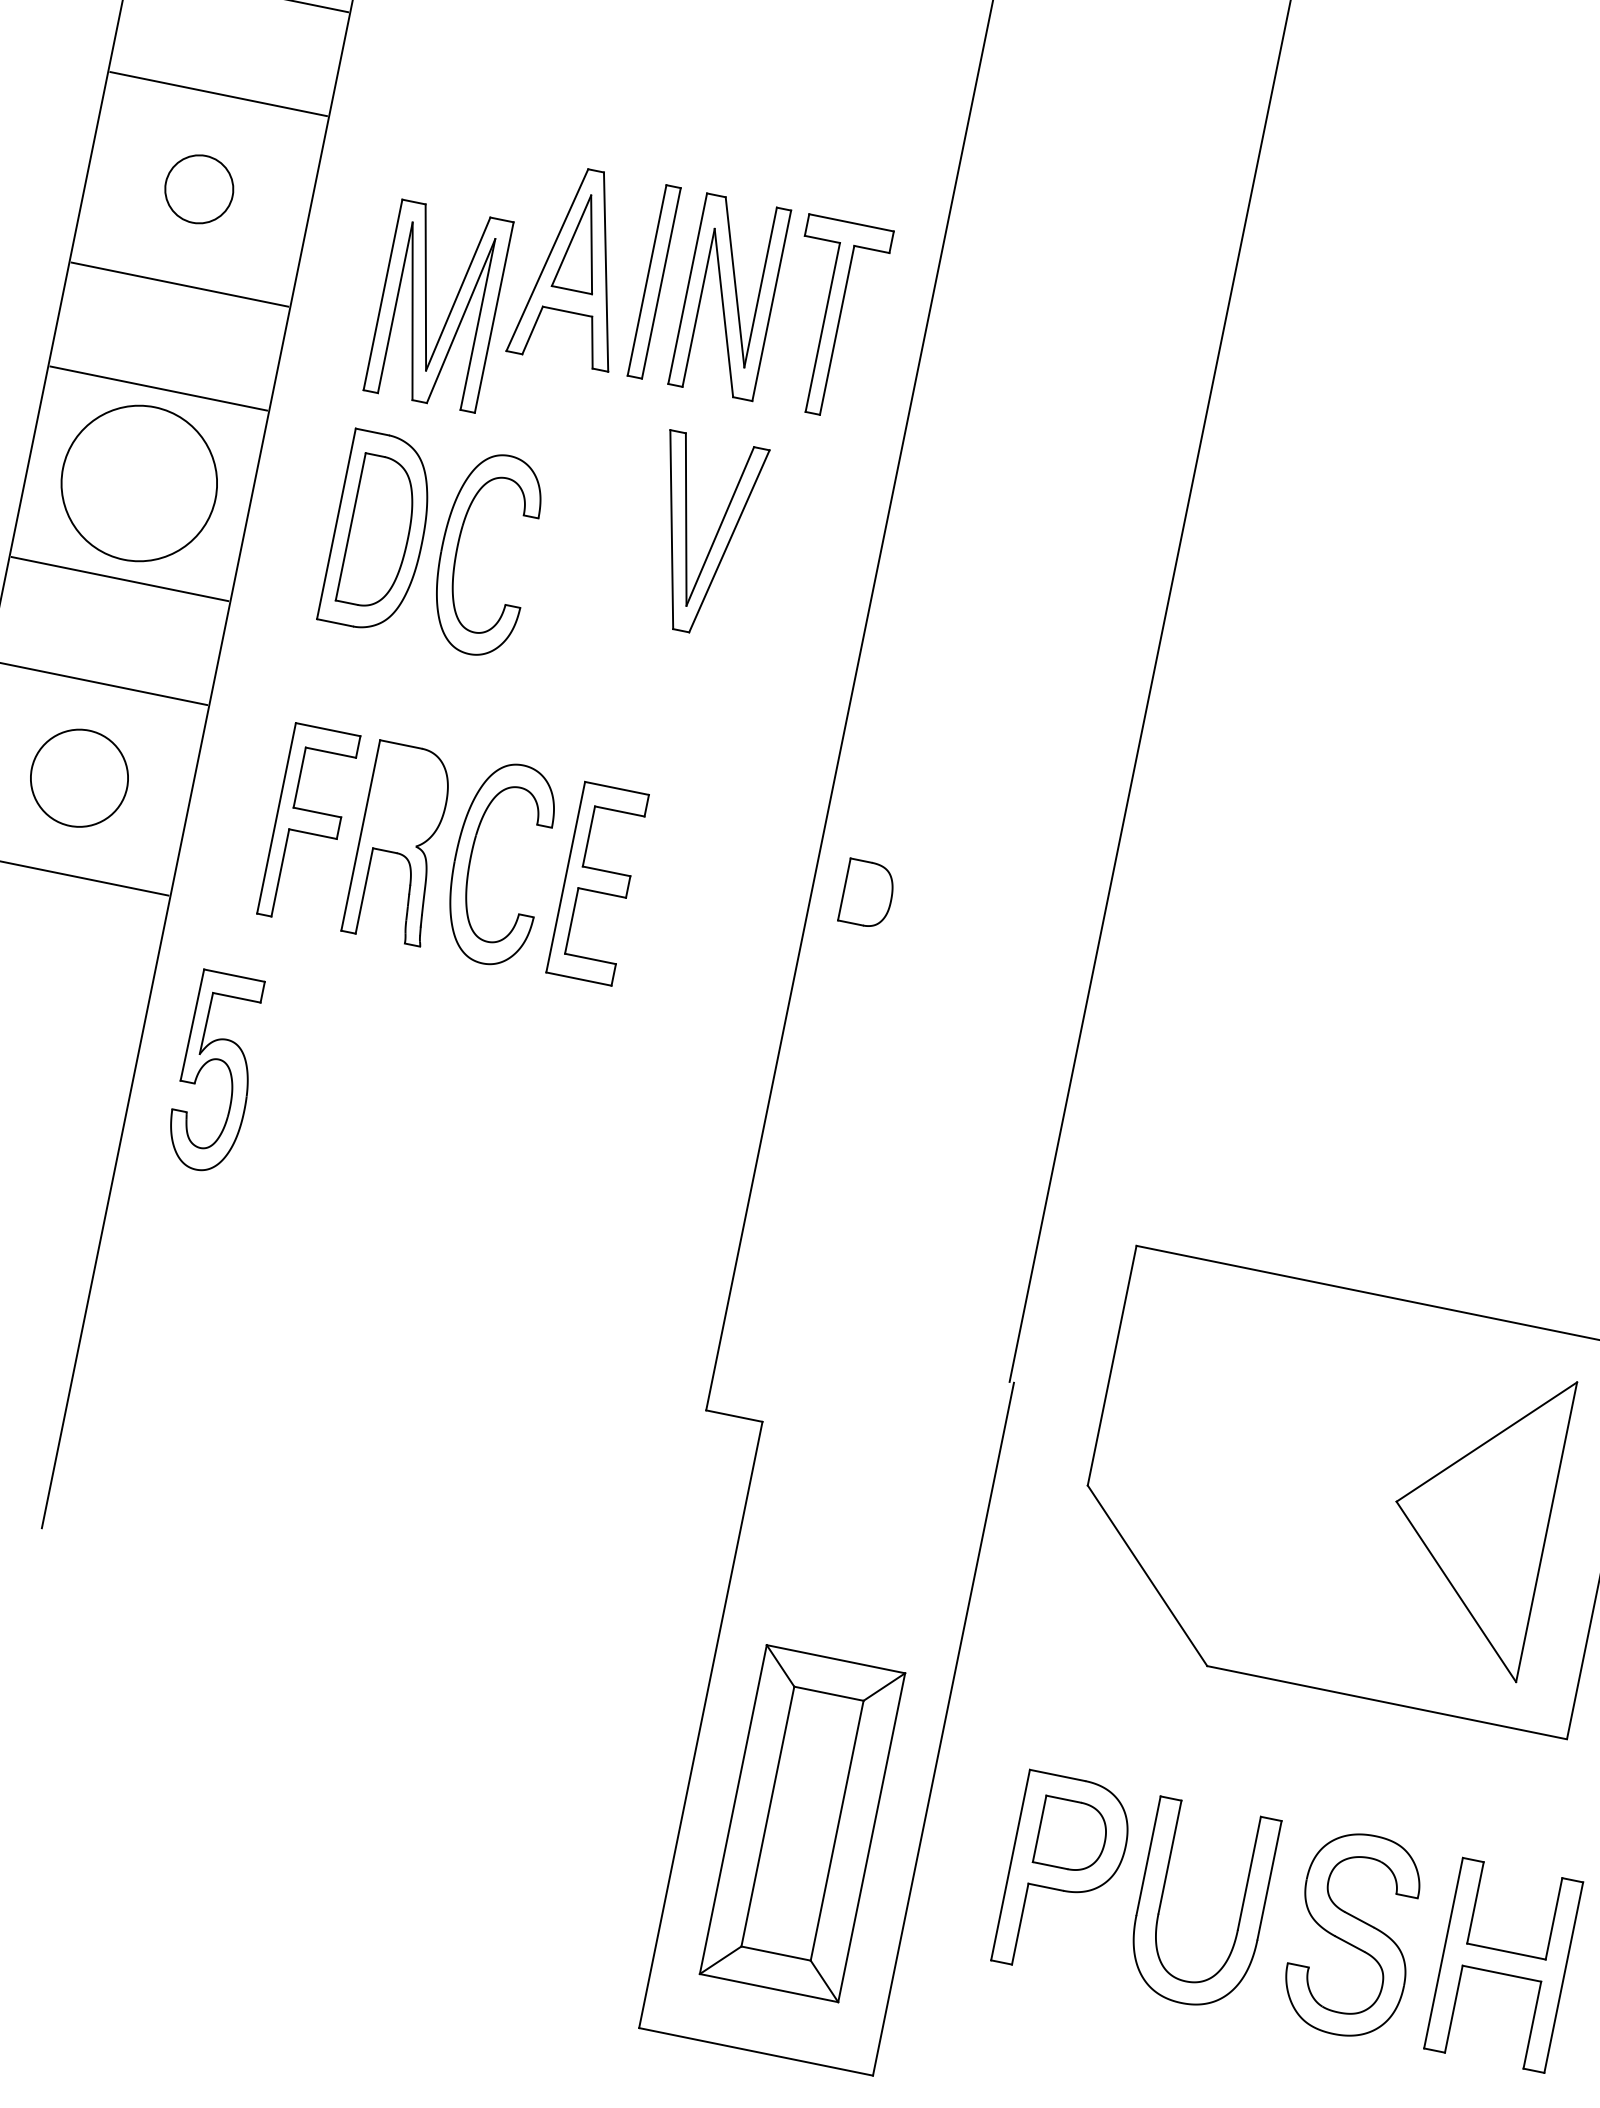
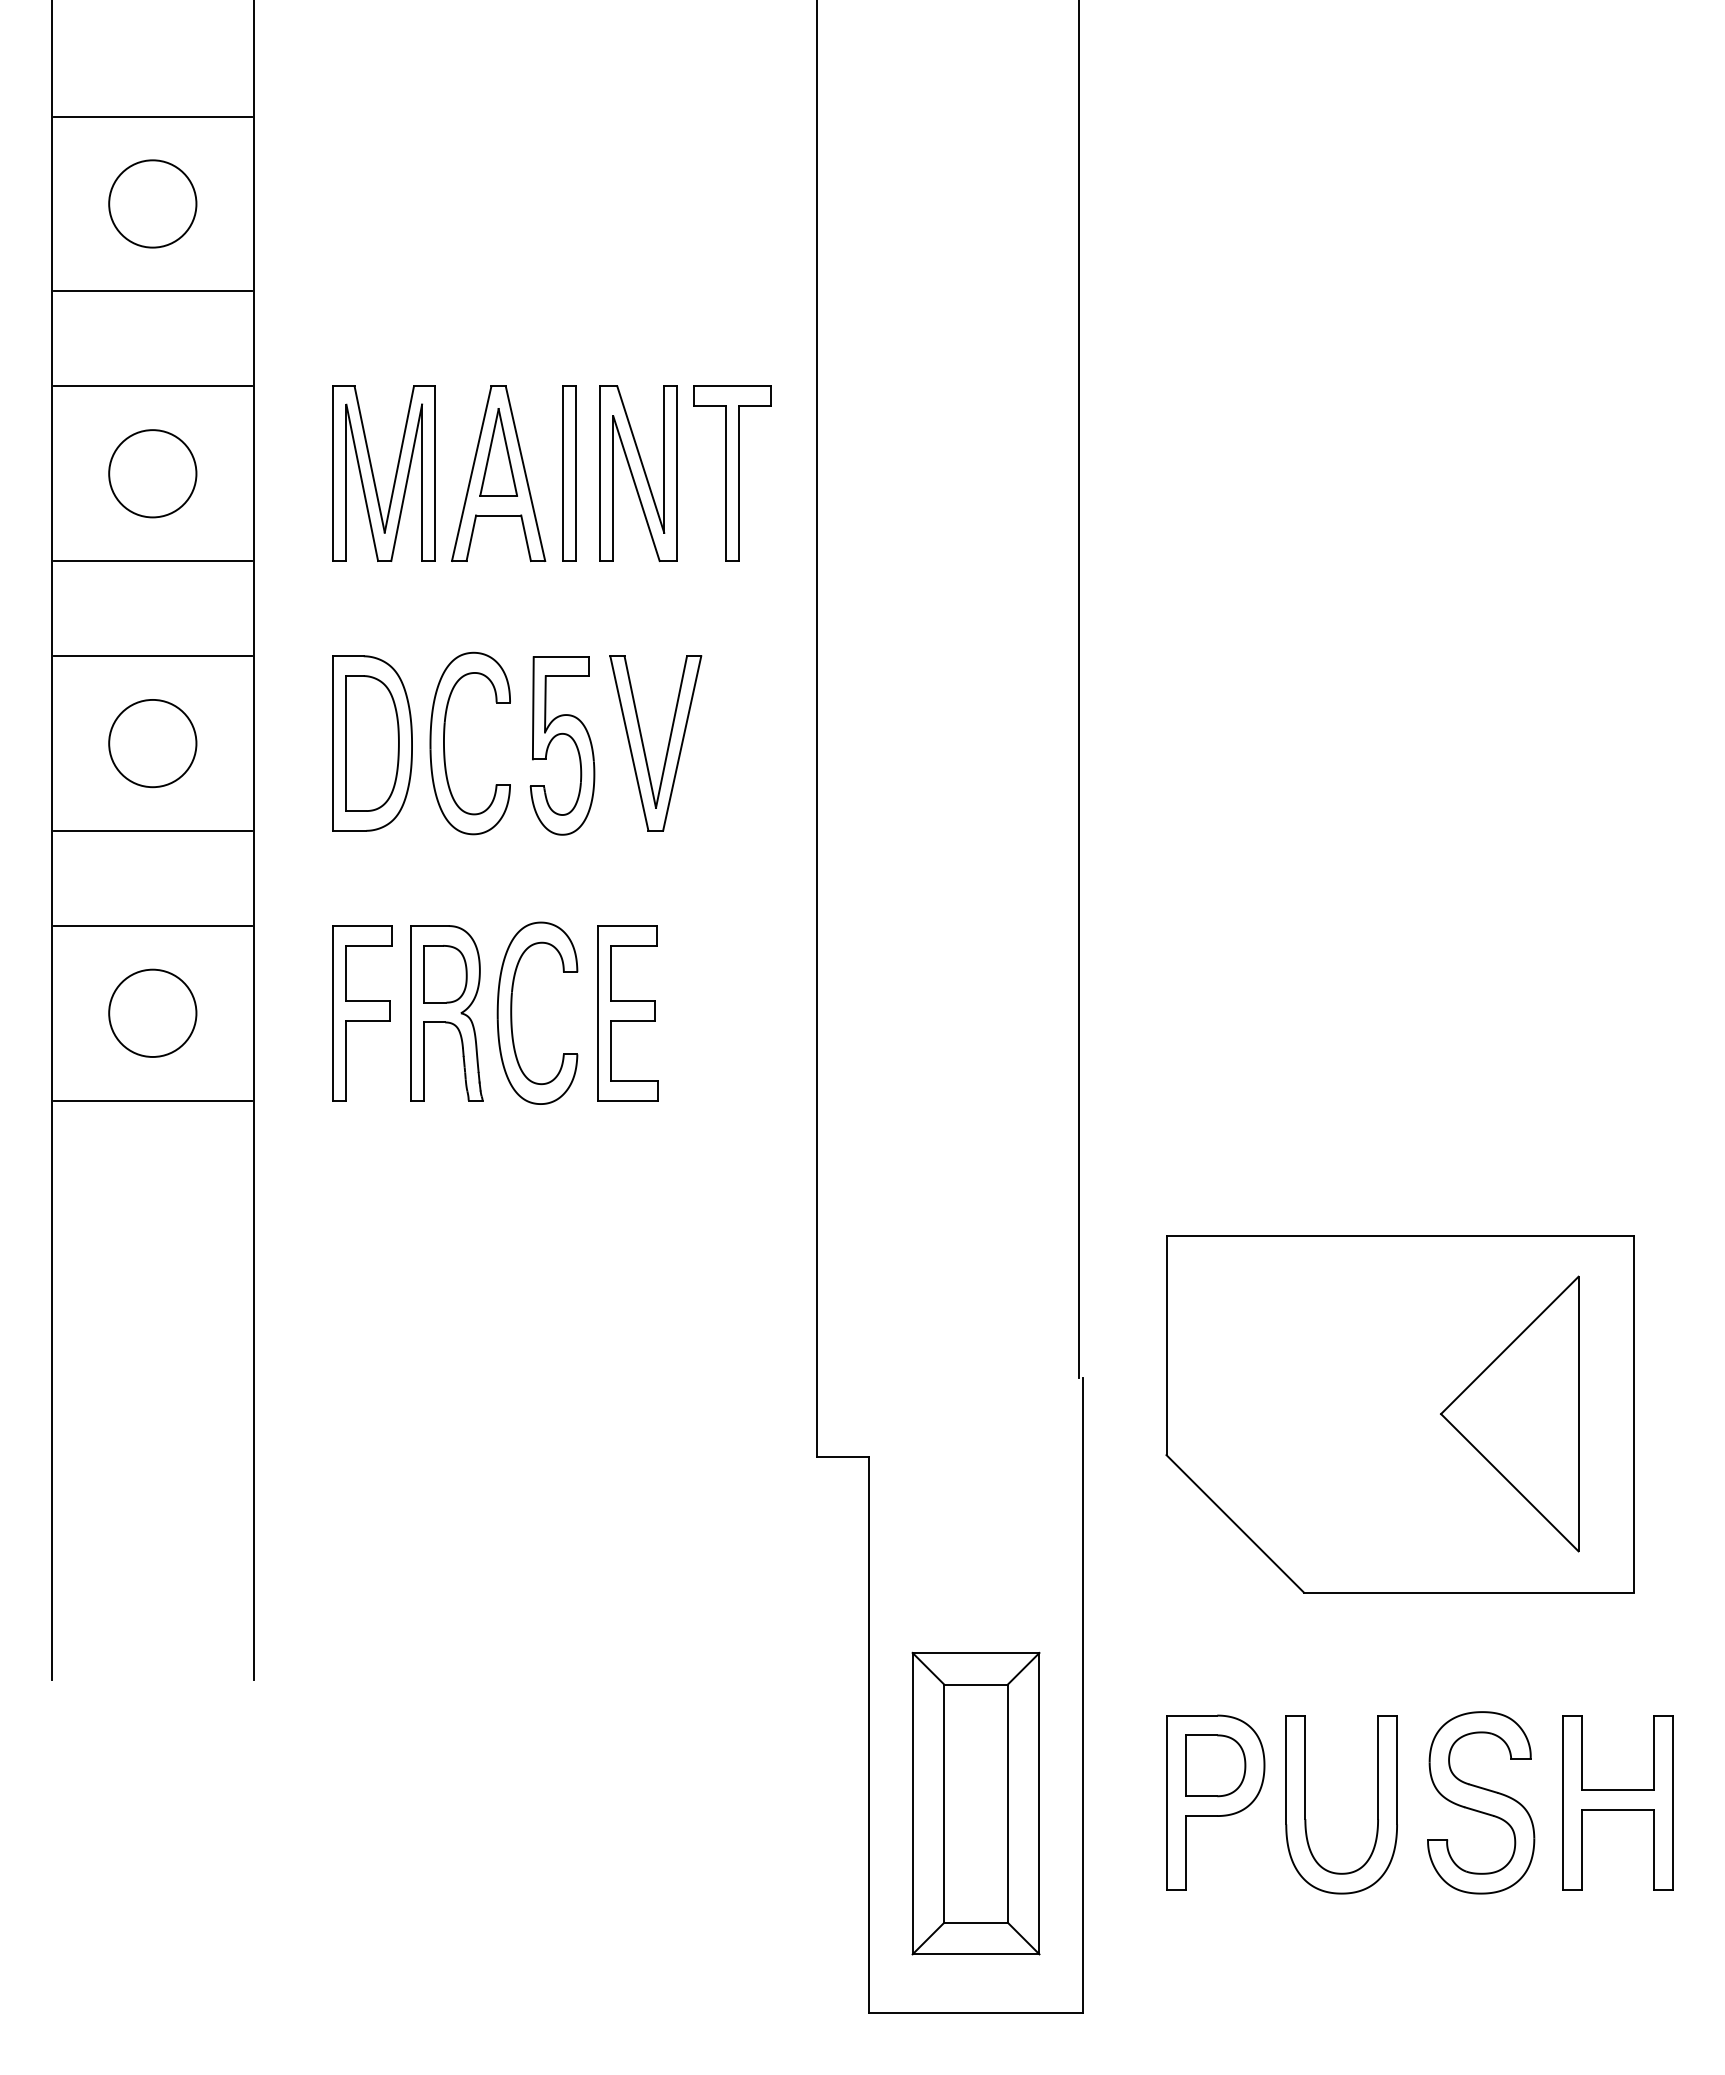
circle: (199, 188) -> (152, 473), size x1.43
part: (427, 307) -> (374, 476), moved
circle: (139, 483) -> (152, 743), size x0.62
part: (687, 536) -> (644, 746), moved
part: (868, 894) -> (445, 974), moved
part: (214, 1060) -> (559, 735), moved

